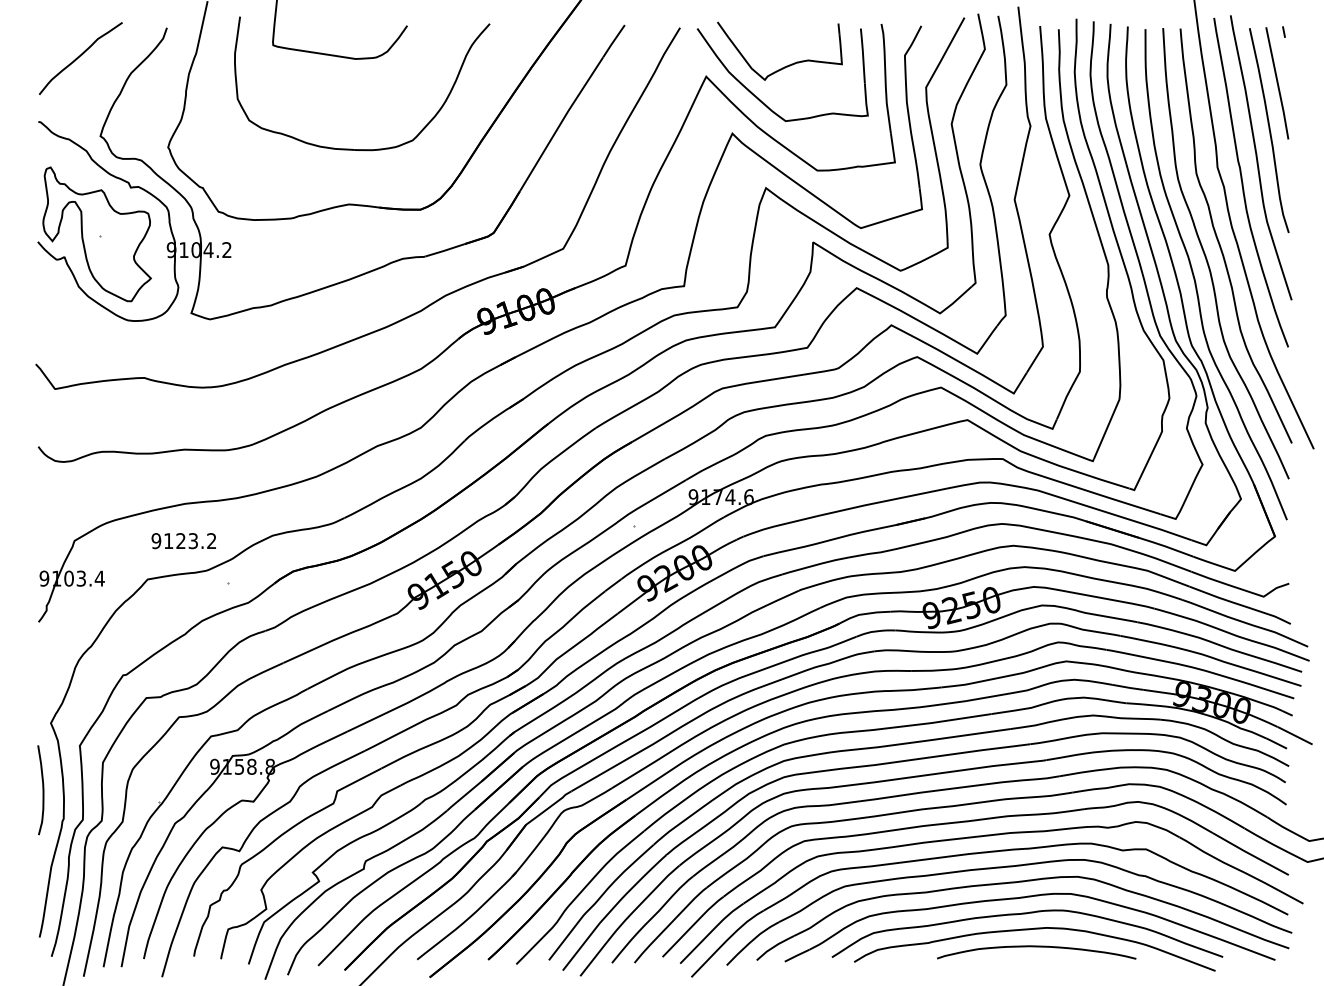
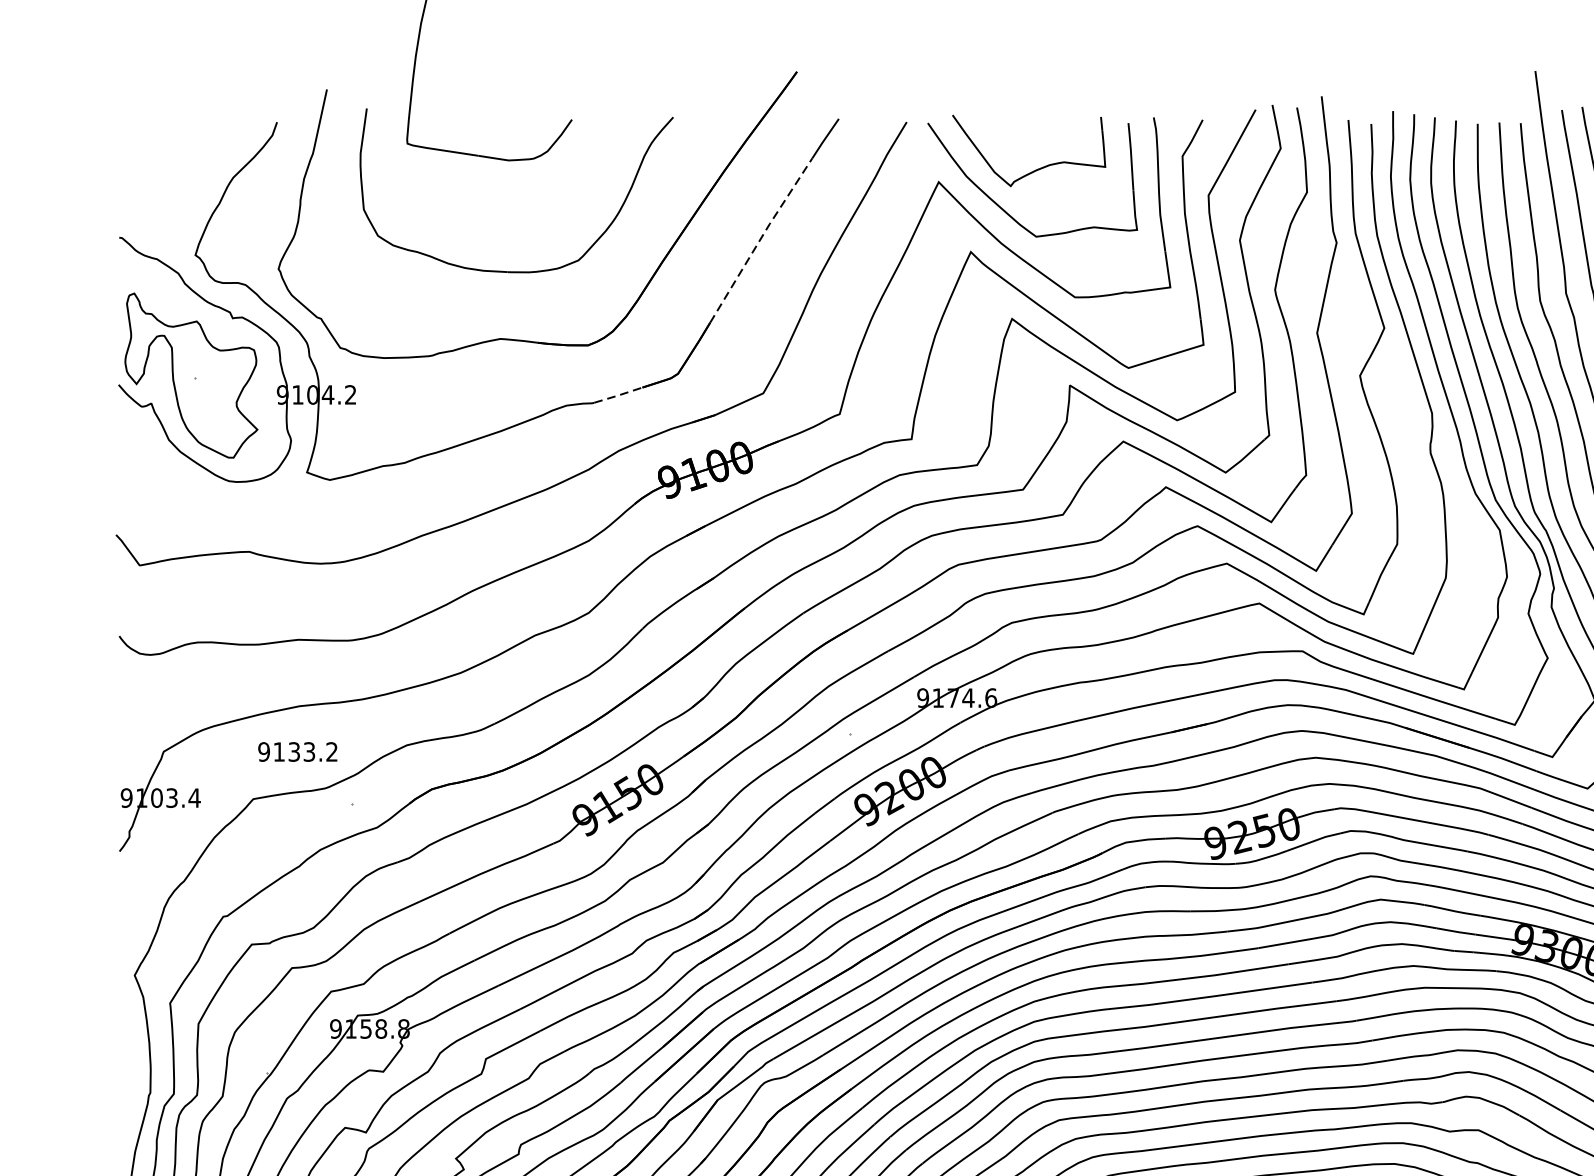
curve: (79, 57) -> (169, 158), removed
line: (561, 122) -> (761, 238), solid -> dashed
line: (445, 250) -> (618, 395), solid -> dashed
text: (180, 541) -> (293, 752), 9123.2 -> 9133.2
curve: (42, 790) -> (124, 1058), removed

